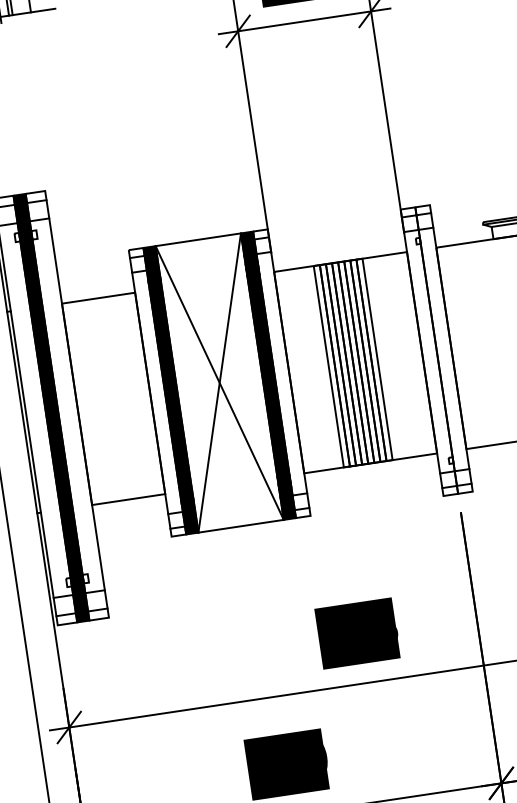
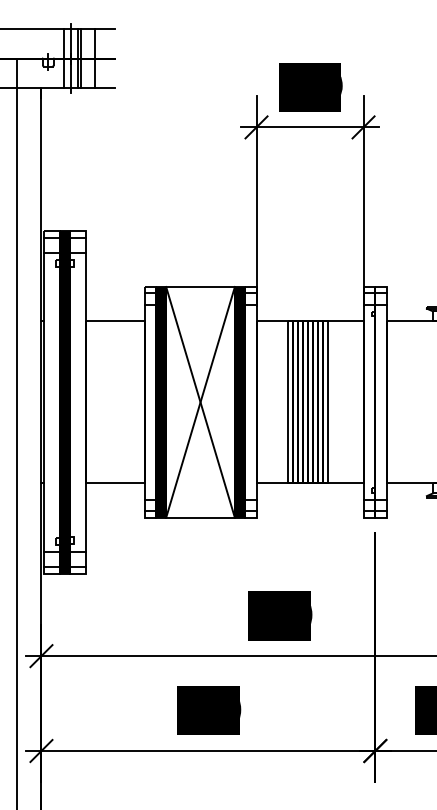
text: (396, 625) -> (311, 614), 485 -> 610

